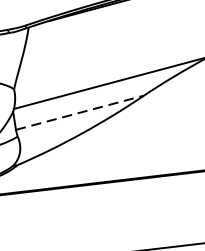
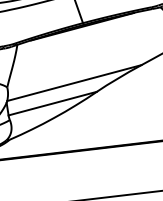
line: (79, 112) -> (52, 103), dashed -> solid

